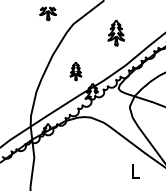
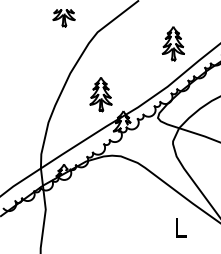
part: (115, 32) -> (172, 43), moved
part: (75, 71) -> (100, 95), size x1.43

